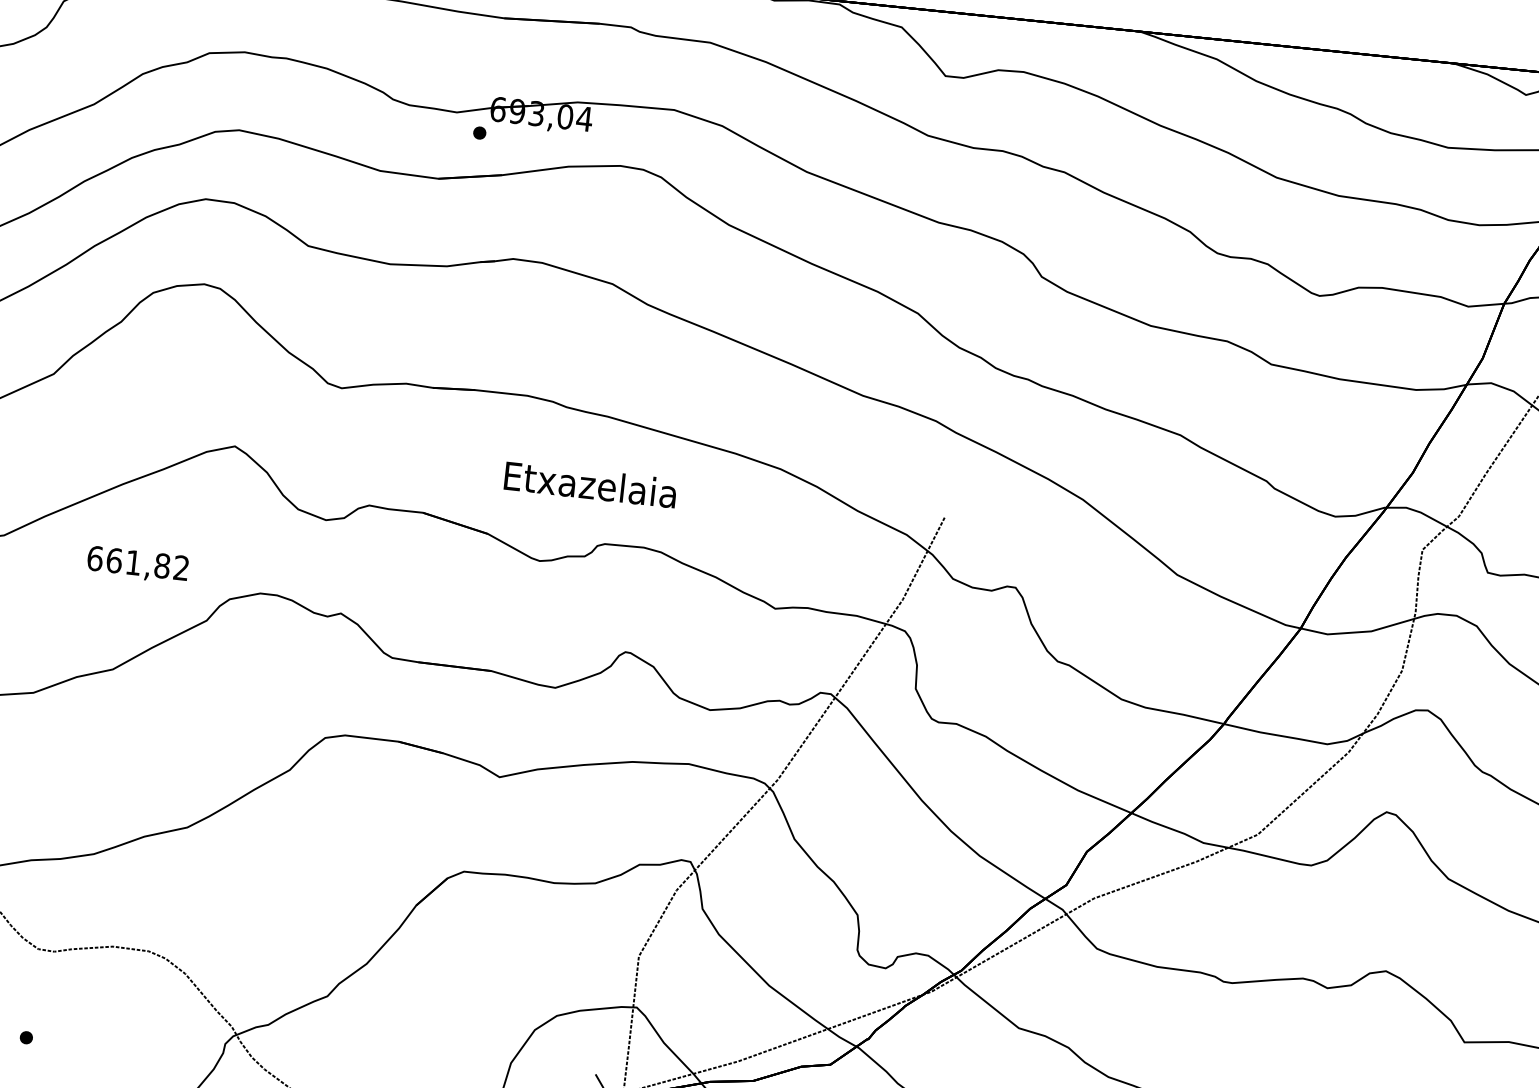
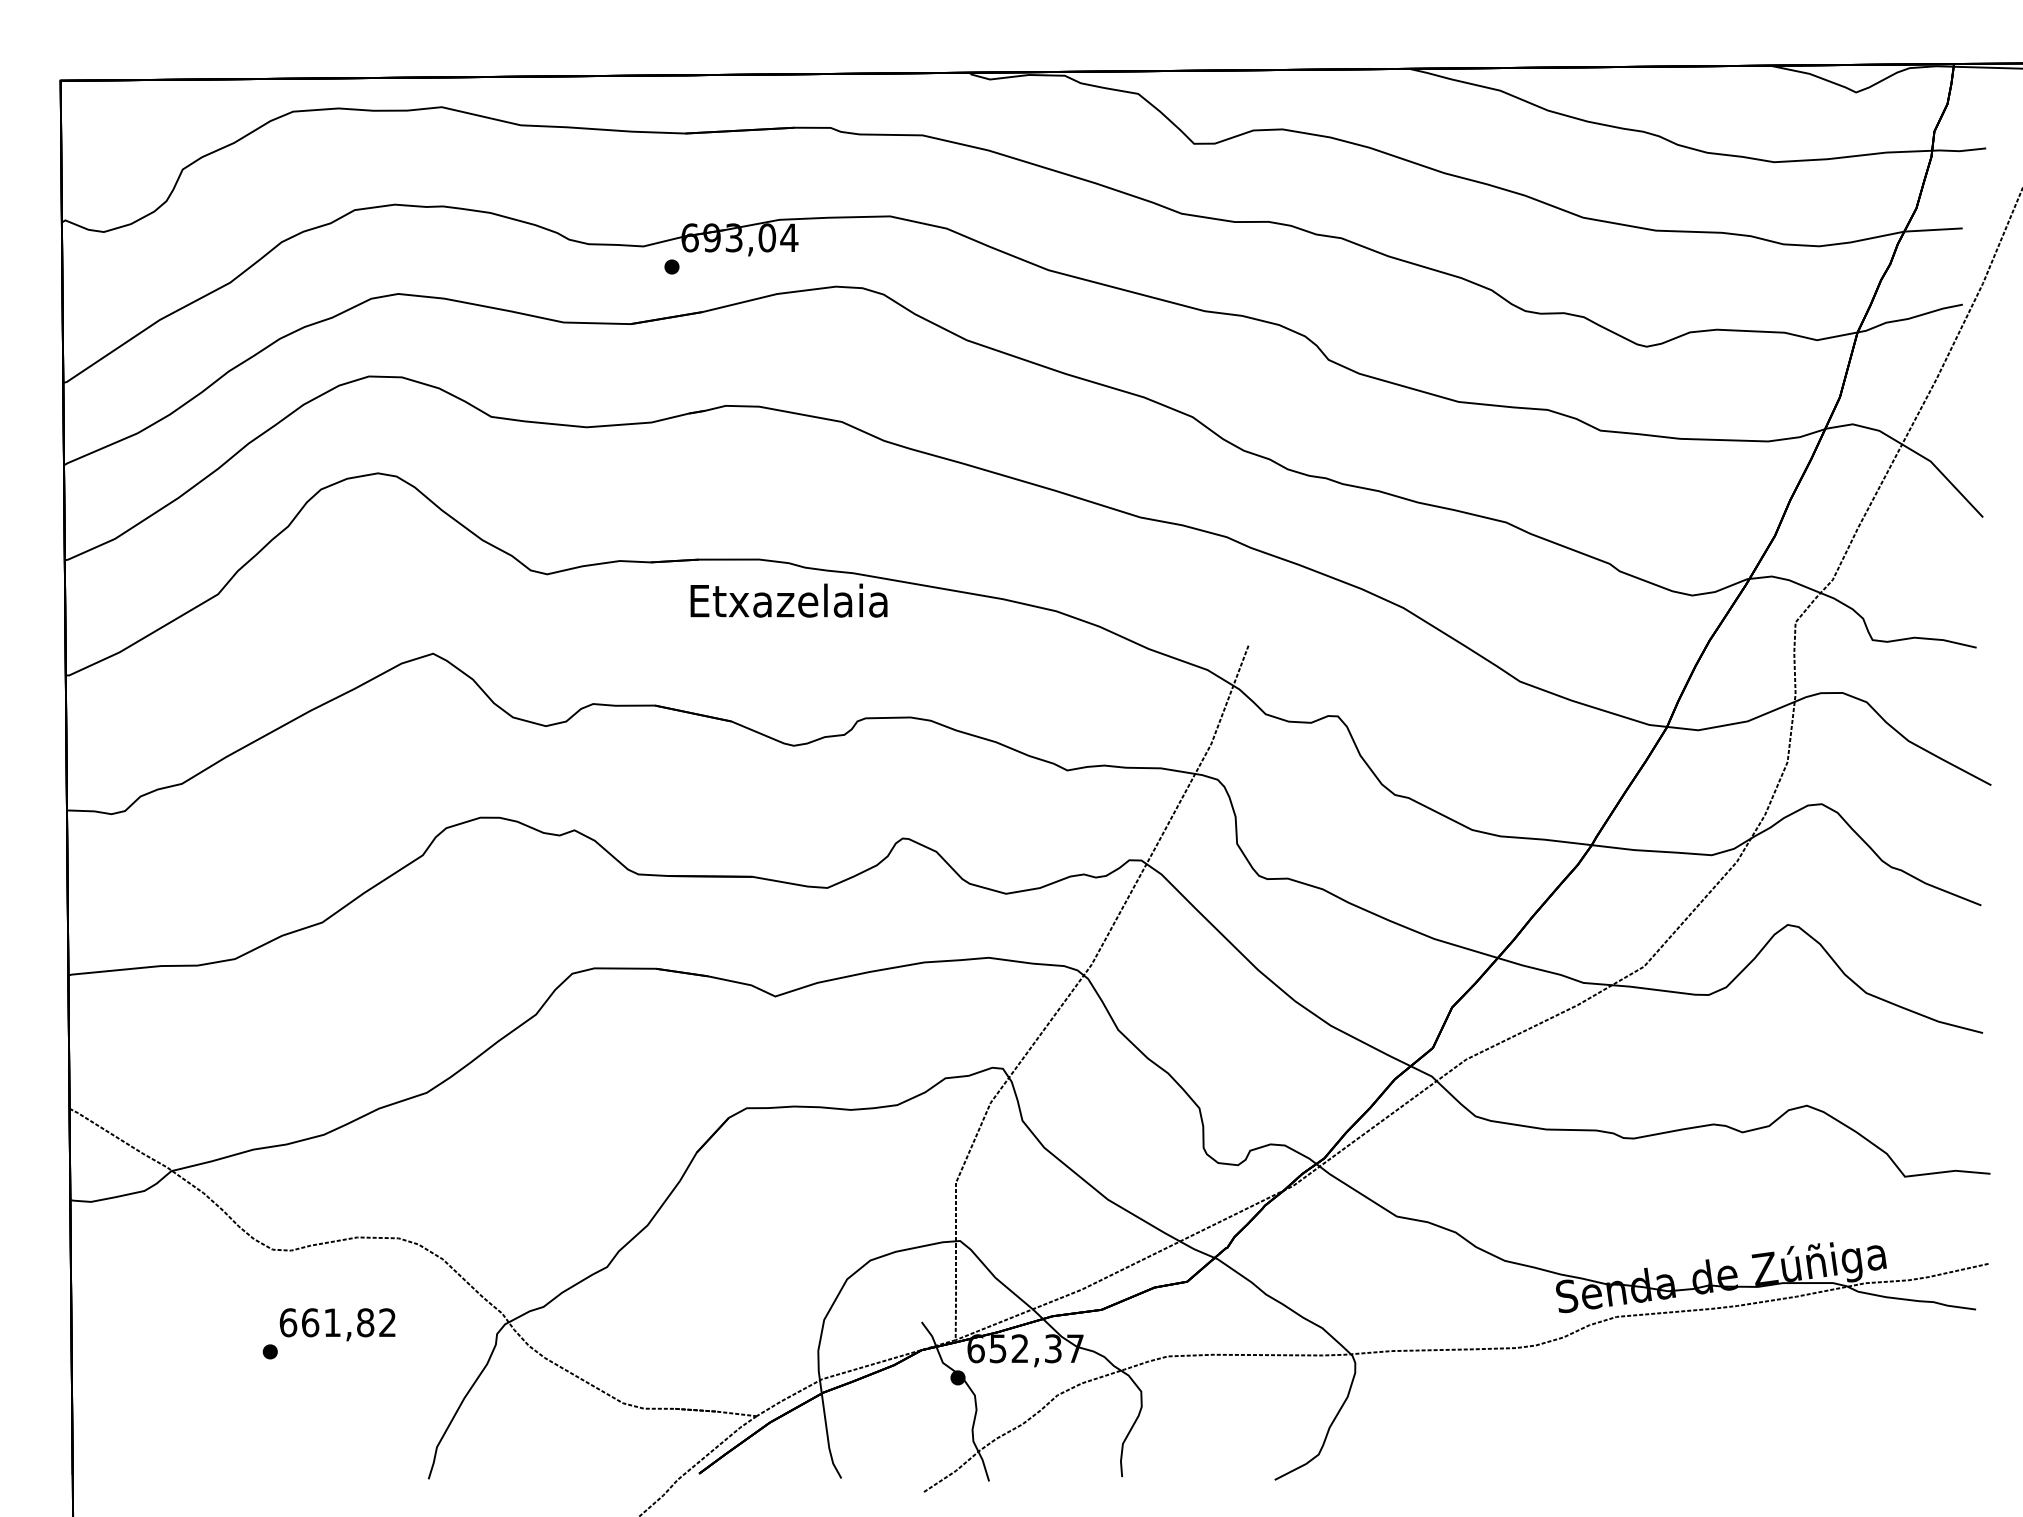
text: (590, 484) -> (788, 600), moved
text: (137, 564) -> (337, 1324), moved

